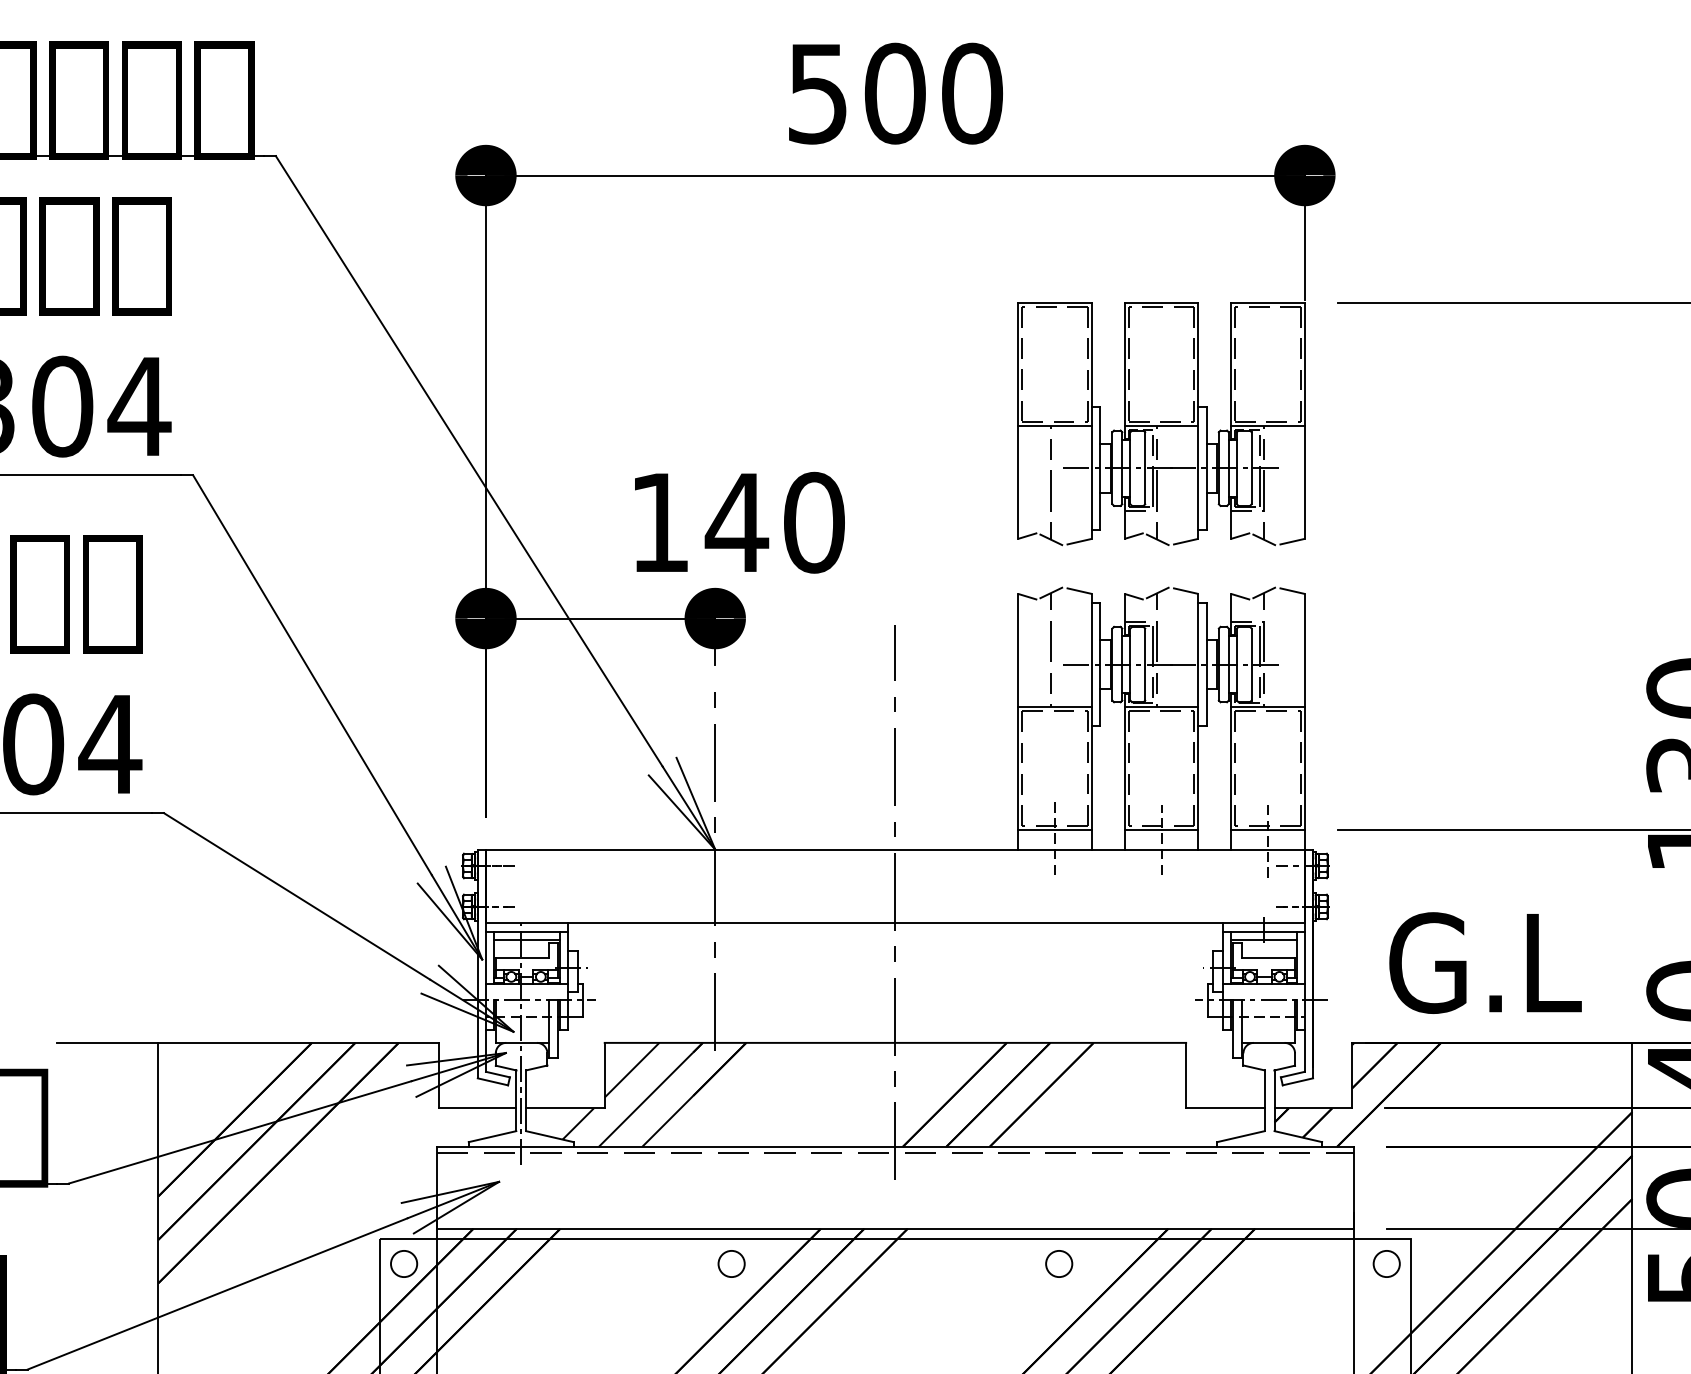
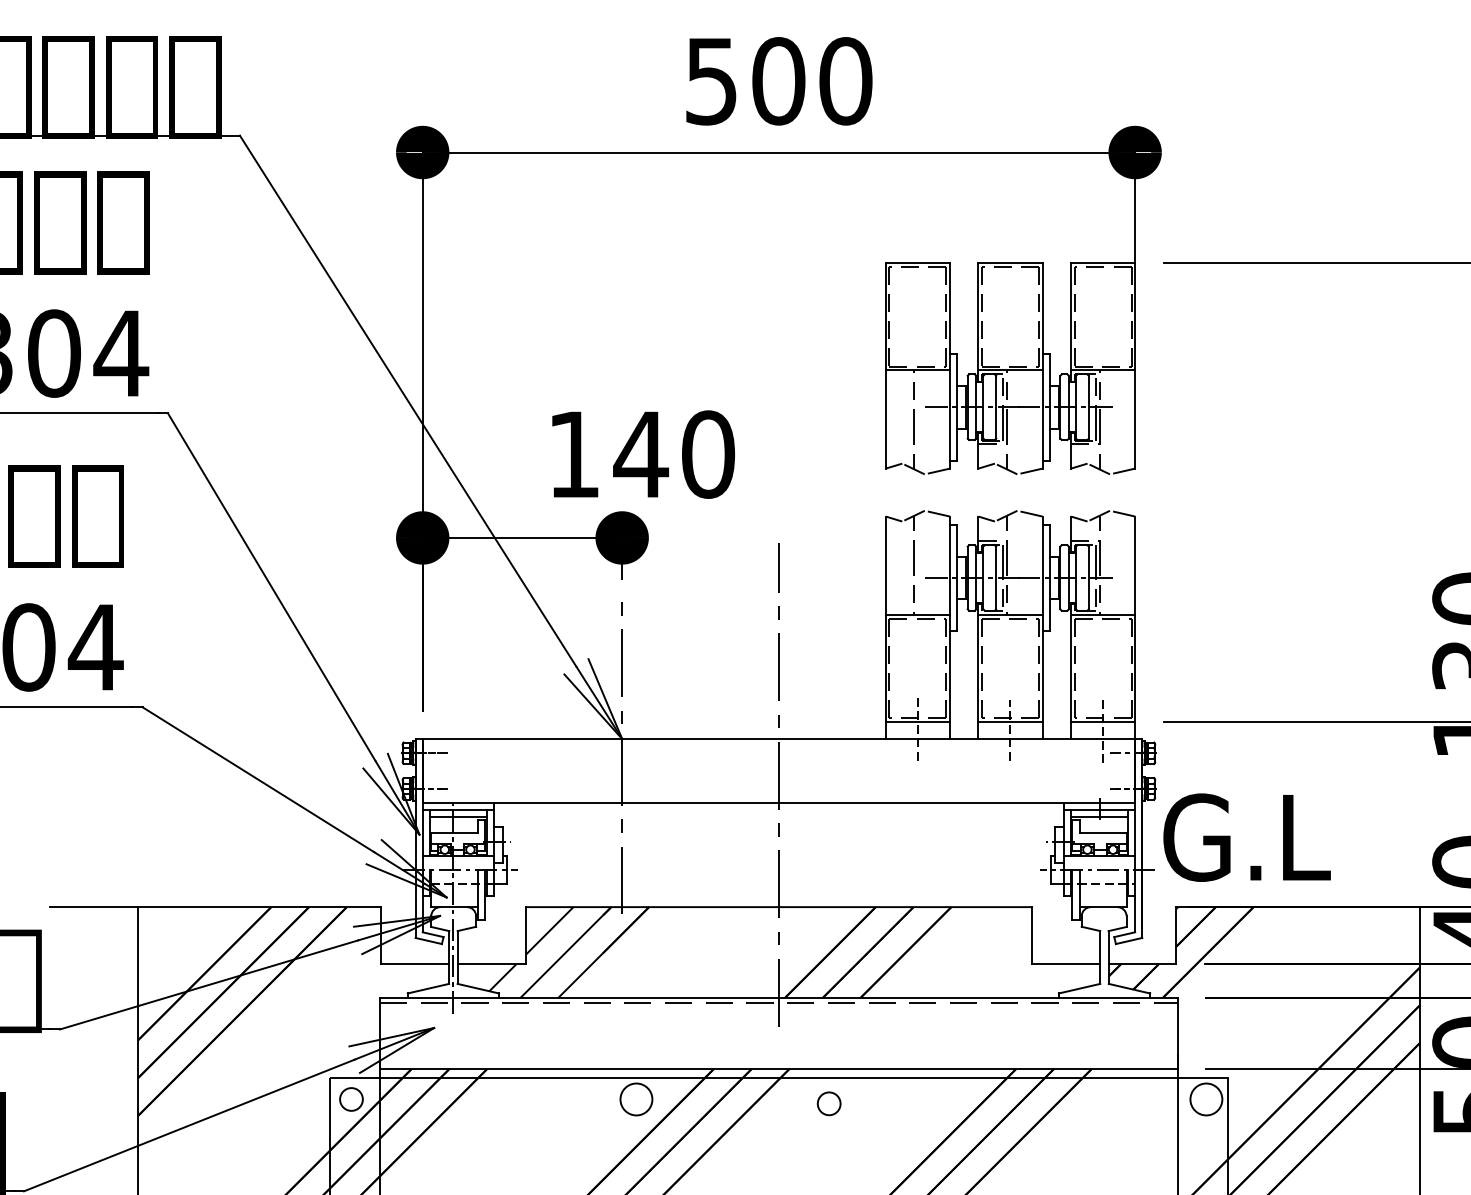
text: (1485, 962) -> (1247, 837), moved
circle: (731, 1263) -> (636, 1099), size x1.4
circle: (1059, 1263) -> (829, 1103), moved
circle: (1386, 1263) -> (1206, 1099), size x1.4

